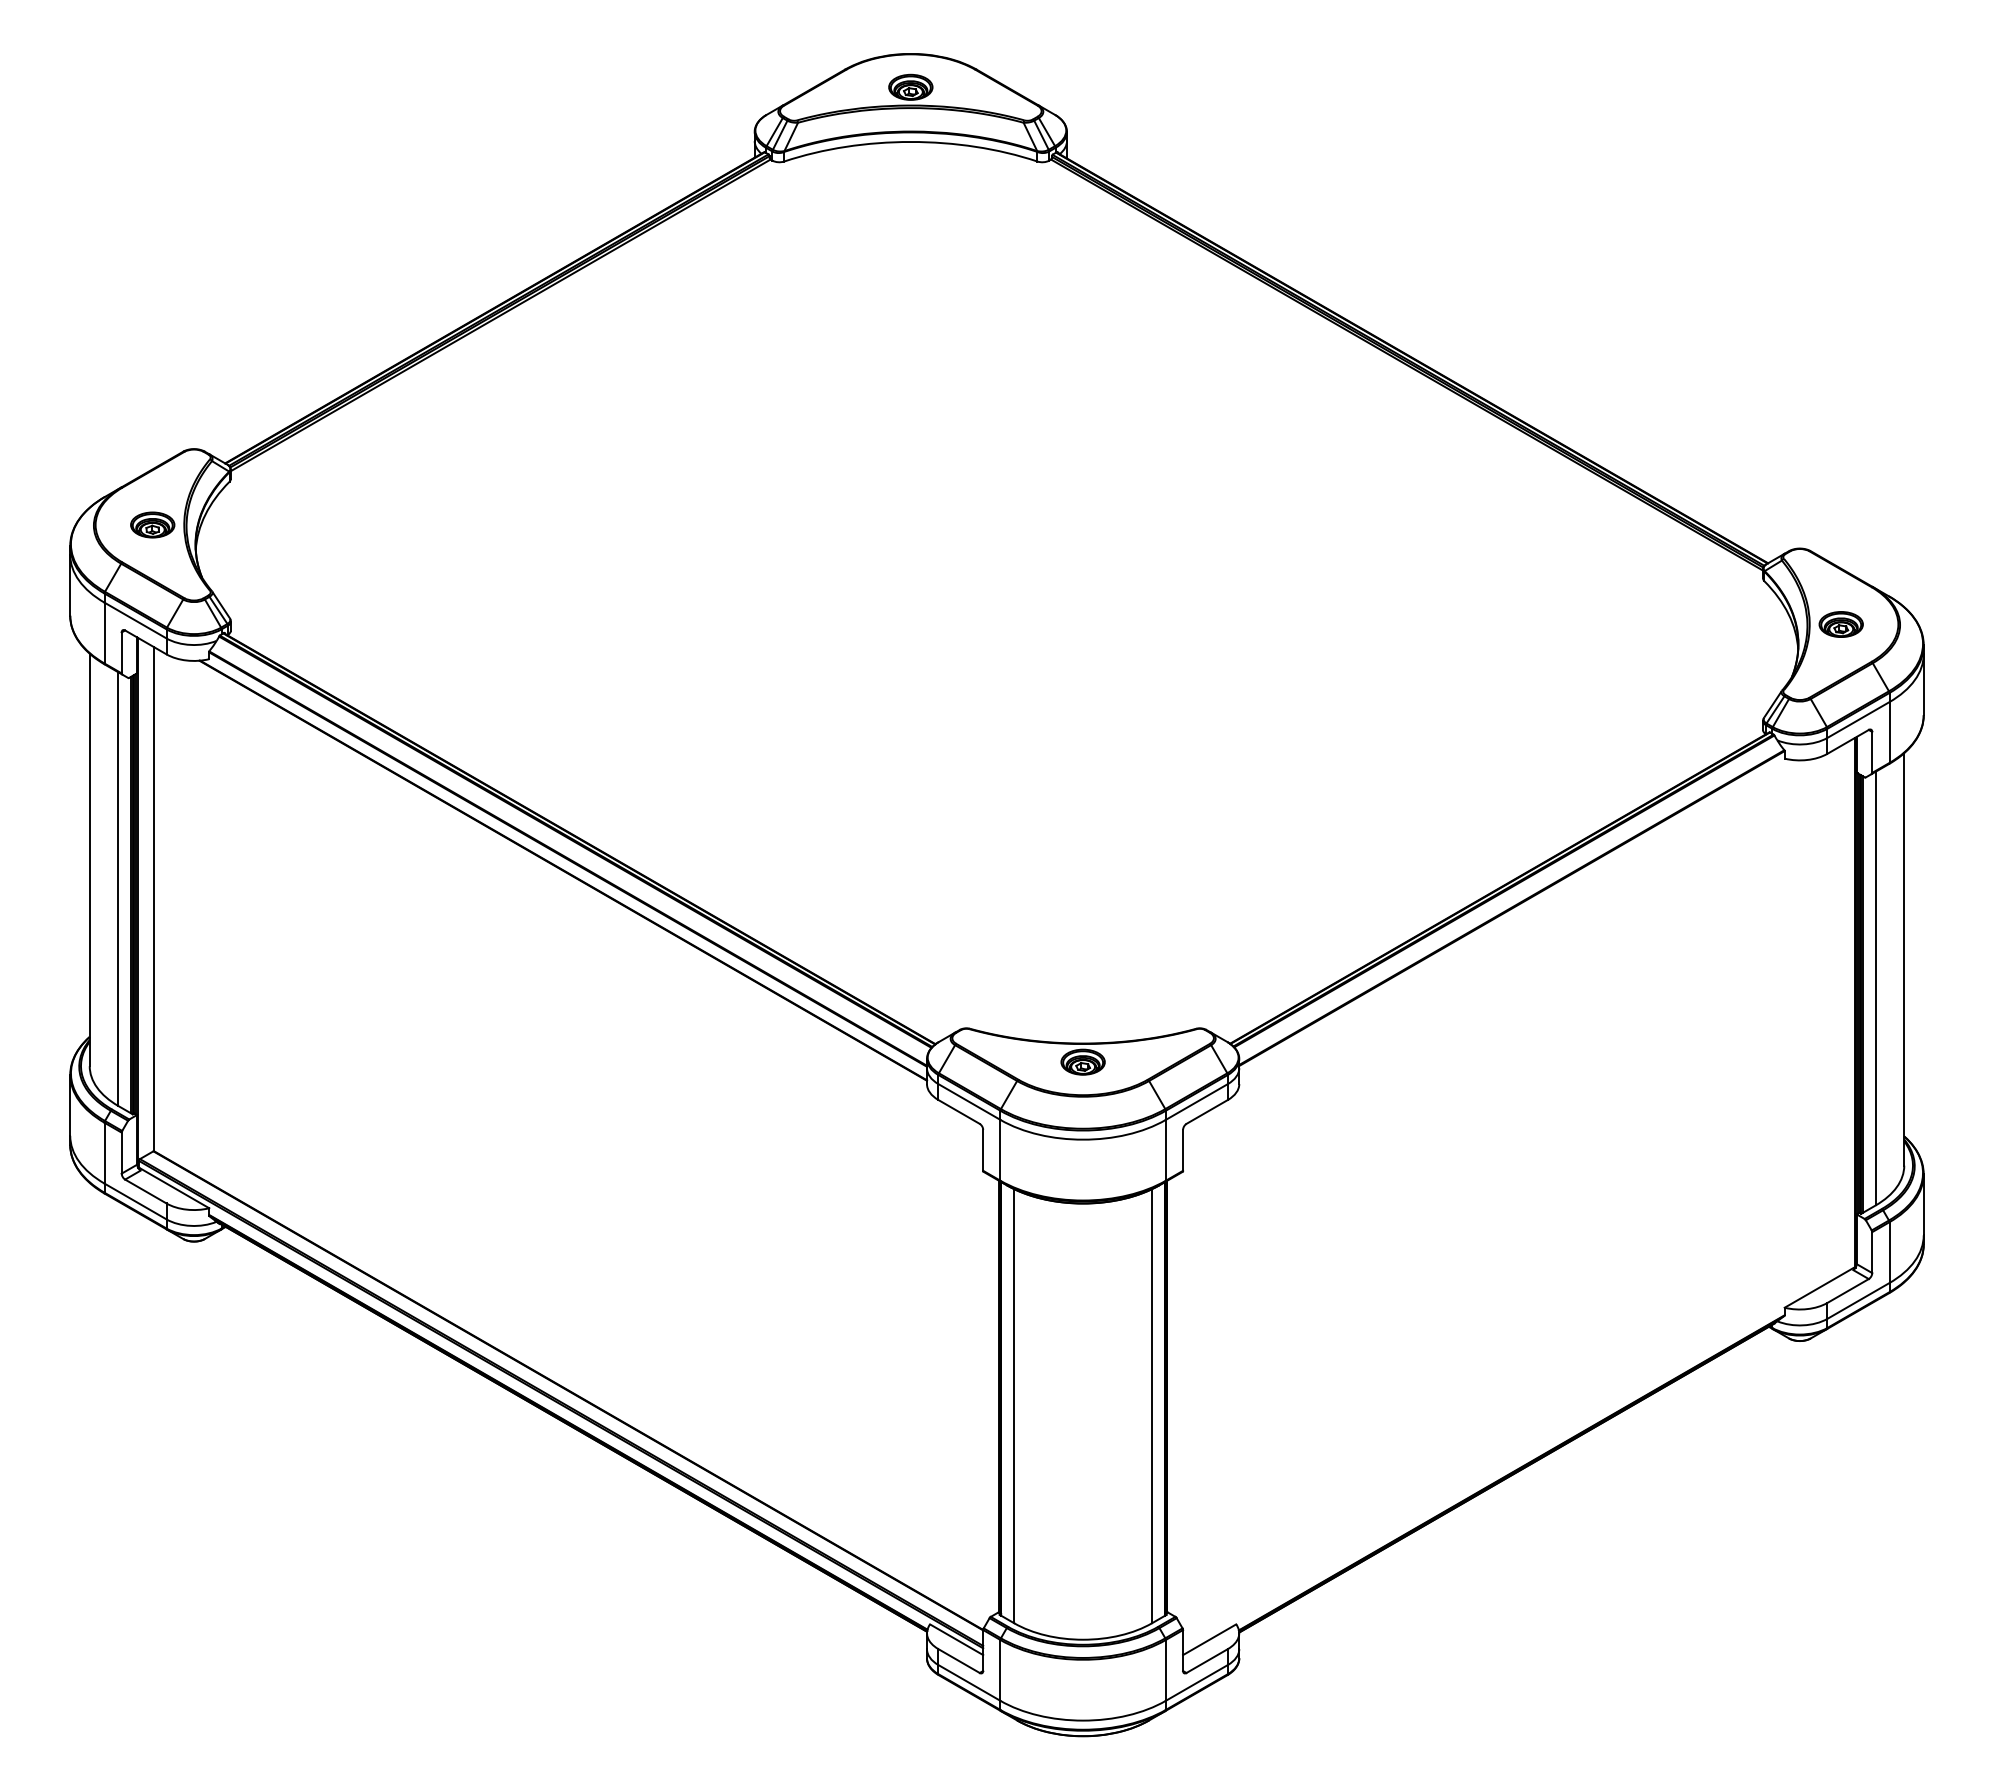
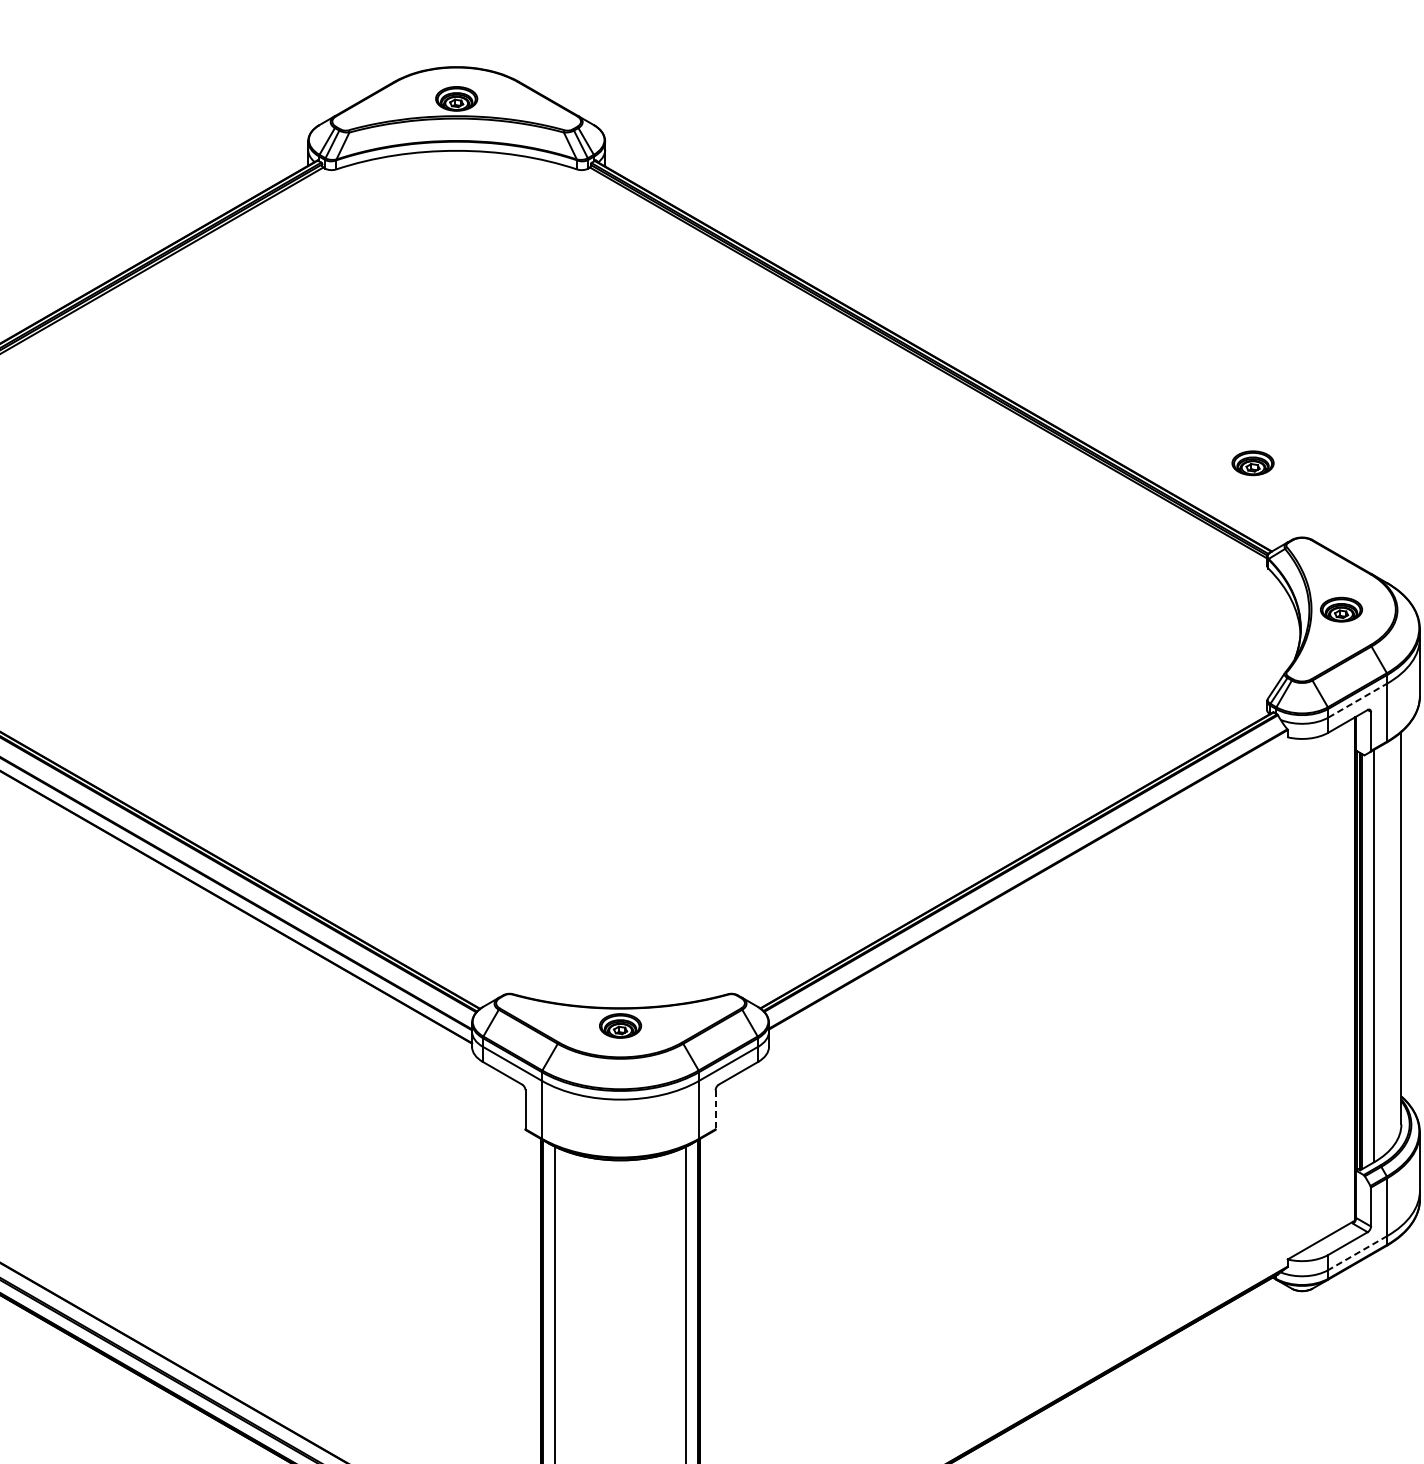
part: (1747, 470) -> (1252, 463), added
line: (1858, 720) -> (1357, 701), solid -> dashed
line: (1183, 1150) -> (715, 1109), solid -> dashed
line: (1858, 1300) -> (1357, 1252), solid -> dashed

